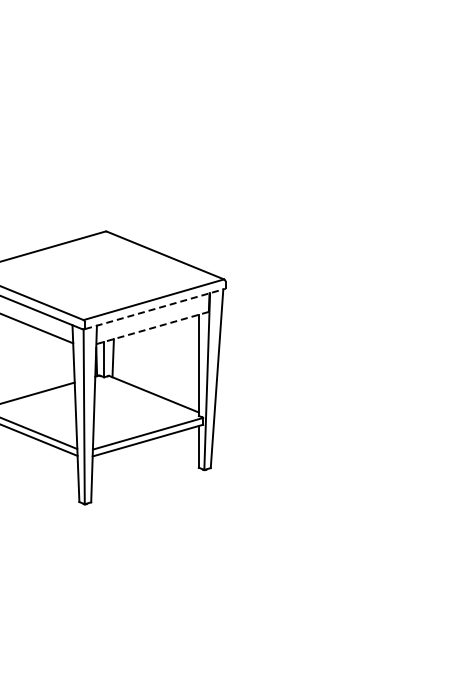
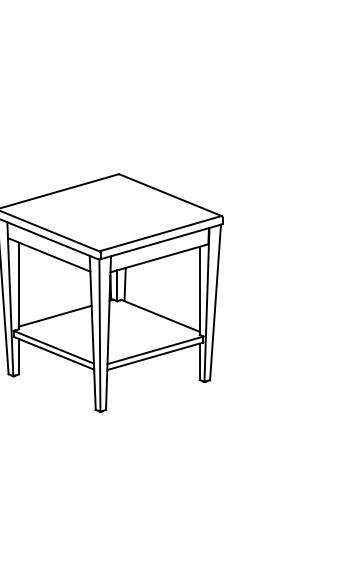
line: (154, 309) -> (161, 242), dashed -> solid
line: (153, 327) -> (160, 257), dashed -> solid

